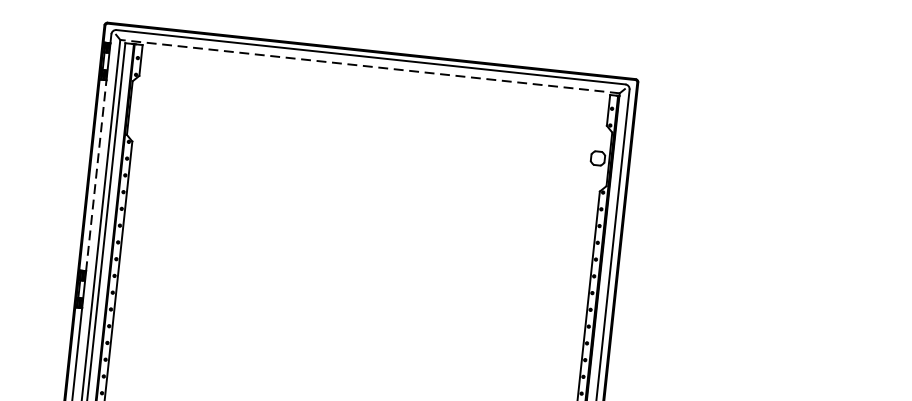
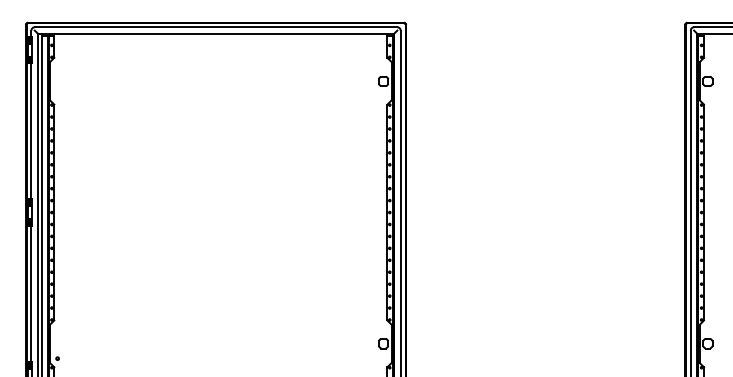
line: (370, 66) -> (216, 33), dashed -> solid
line: (96, 174) -> (31, 130), dashed -> solid

